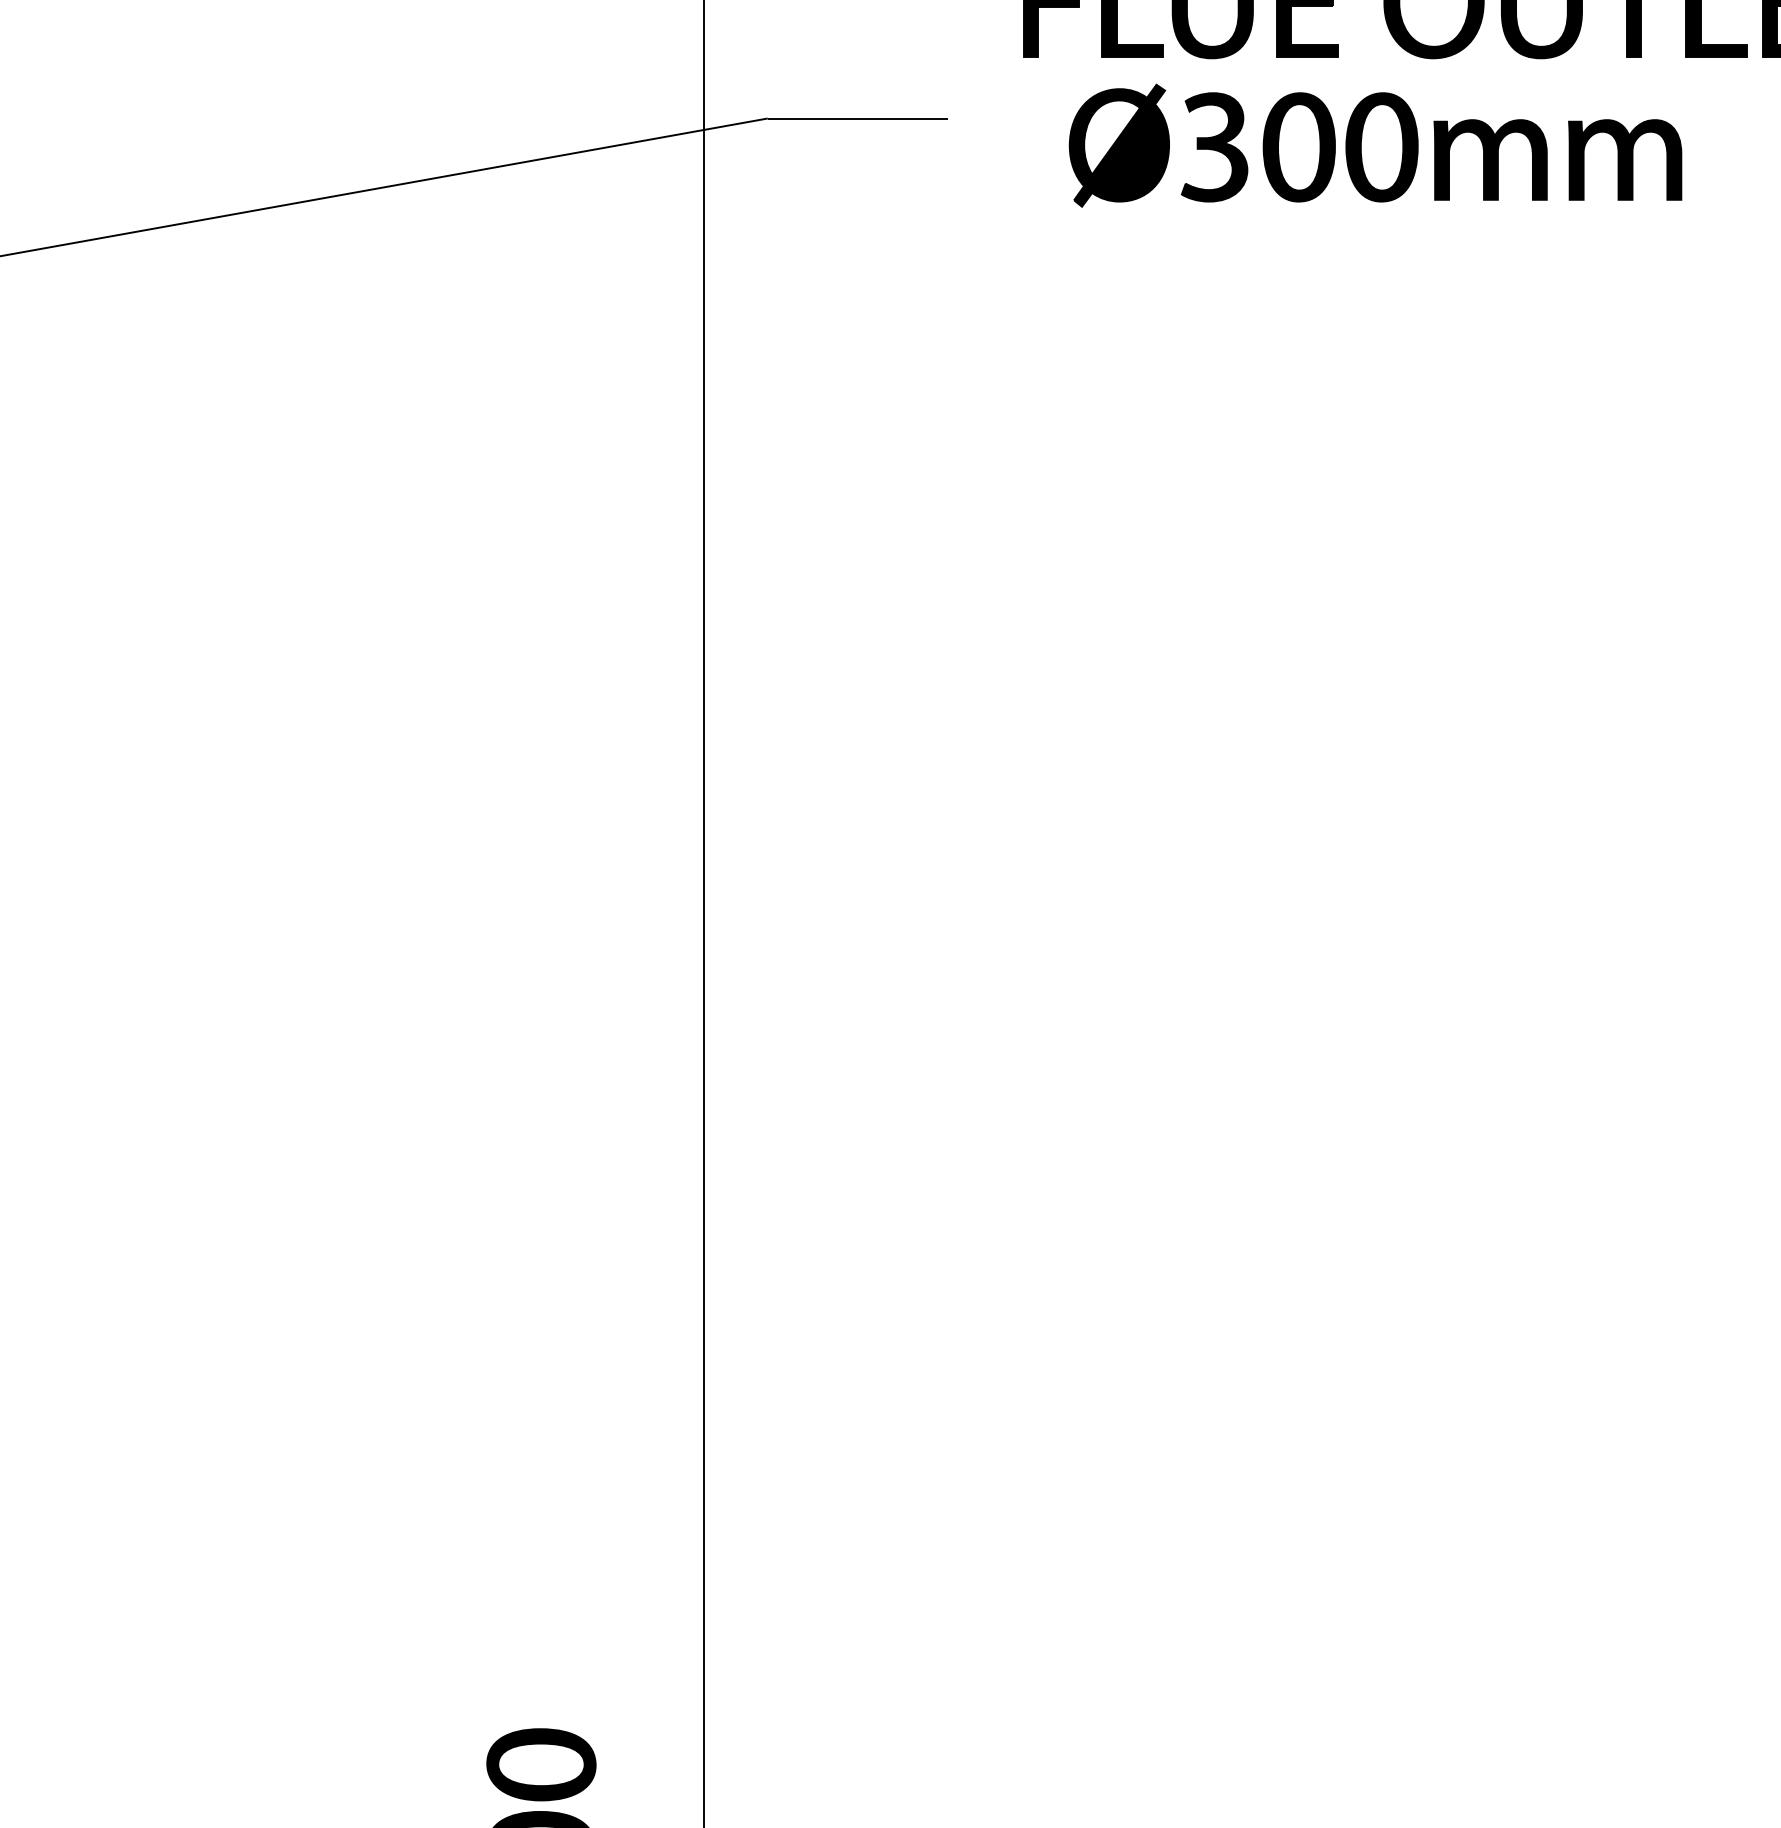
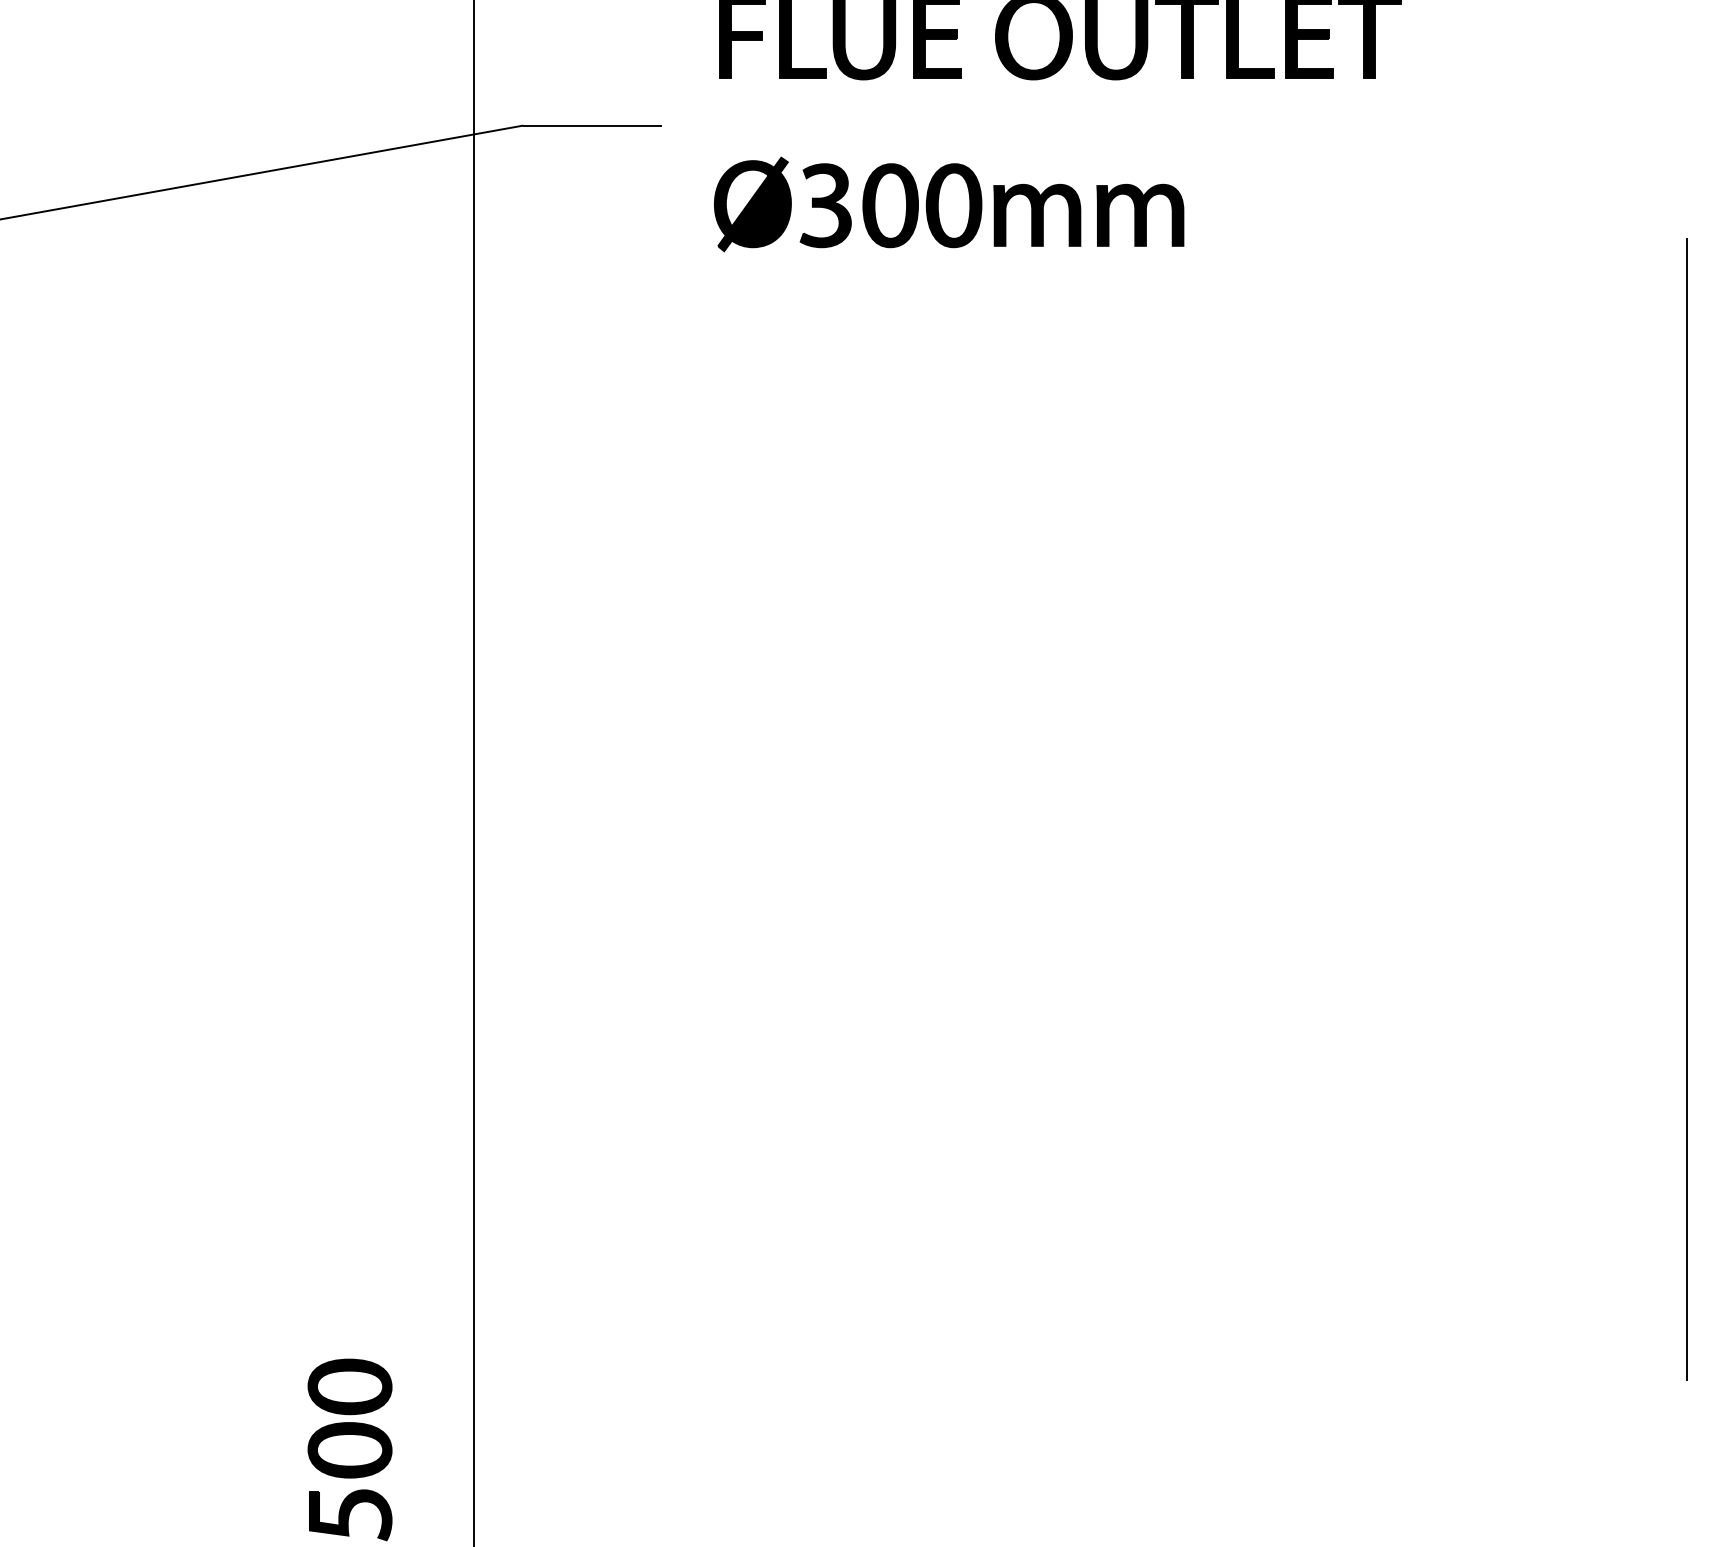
part: (1376, 145) -> (949, 204), moved

